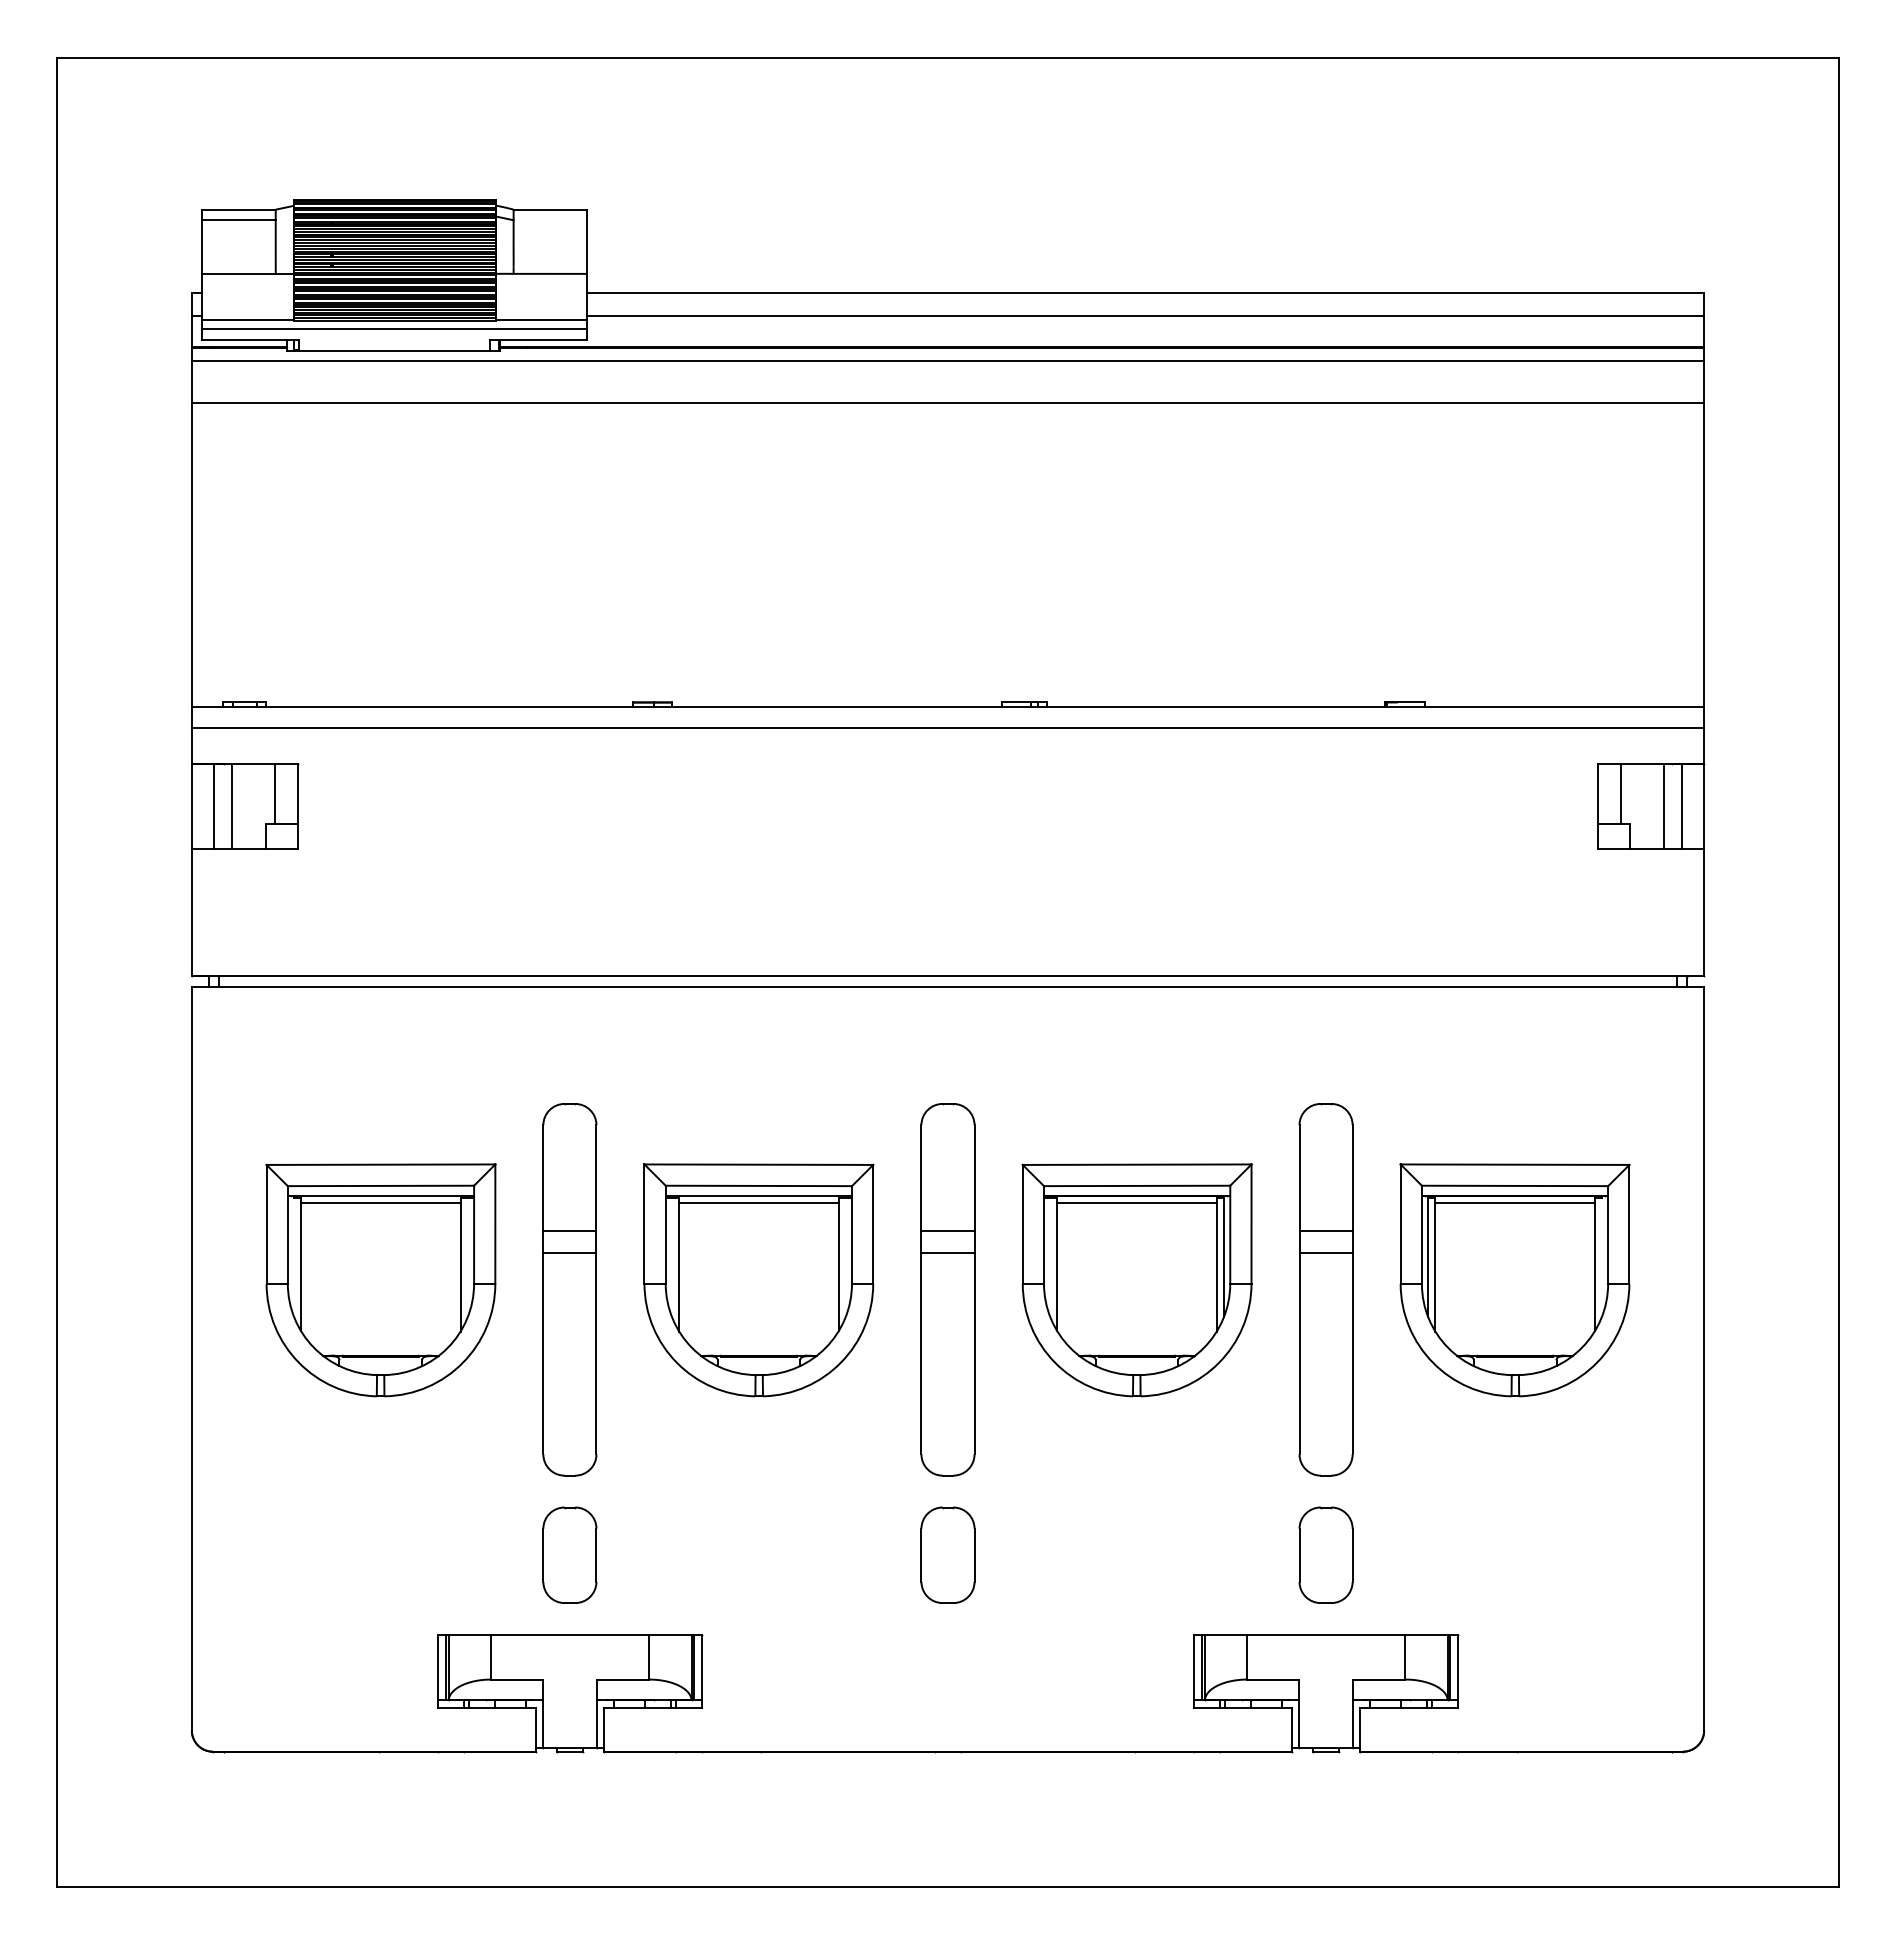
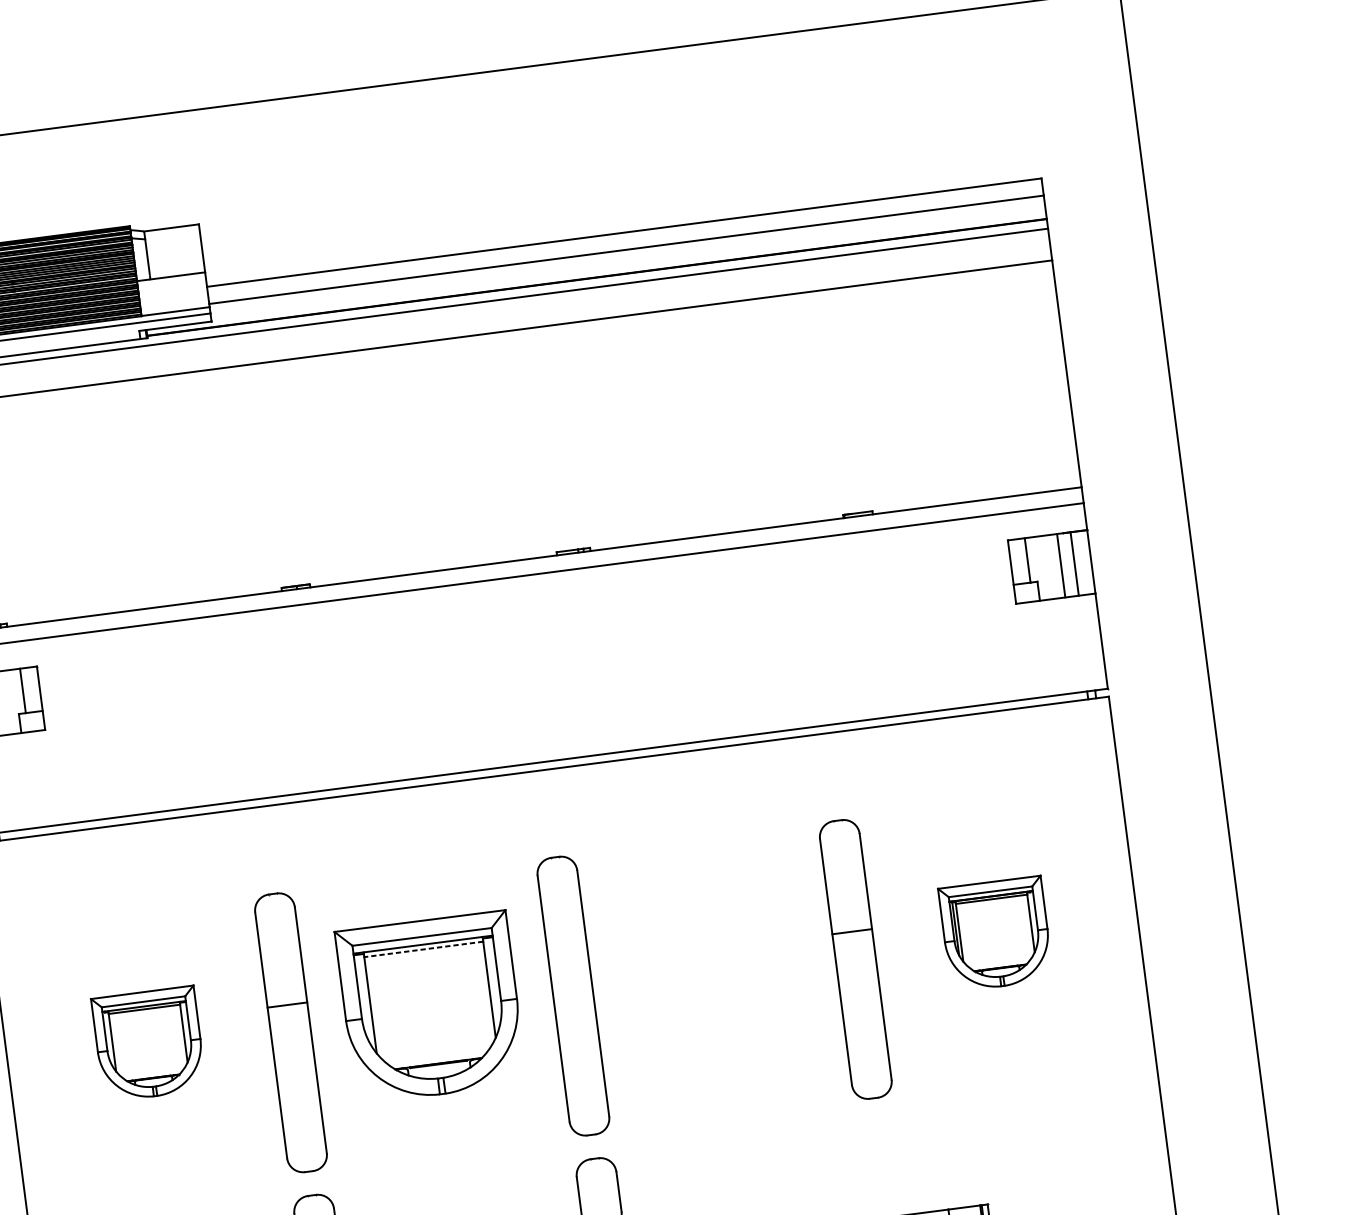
line: (758, 1202) -> (423, 949), solid -> dashed
line: (569, 1231) -> (285, 989), removed
line: (947, 1231) -> (567, 952), removed
line: (1325, 1231) -> (849, 915), removed
line: (947, 1252) -> (569, 968), removed
part: (380, 1280) -> (148, 1044), size x0.6
part: (1136, 1280) -> (713, 970), removed
part: (1514, 1280) -> (995, 934), size x0.6
part: (1325, 1554) -> (881, 1157), removed

